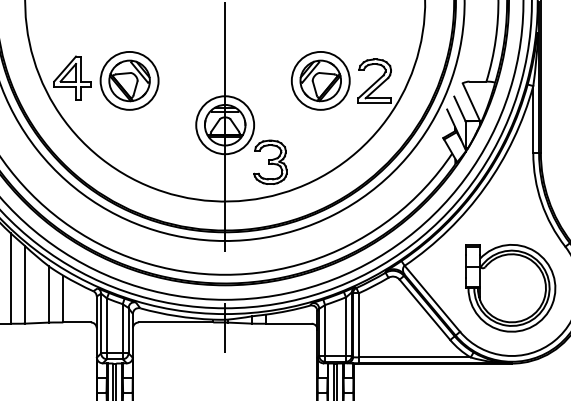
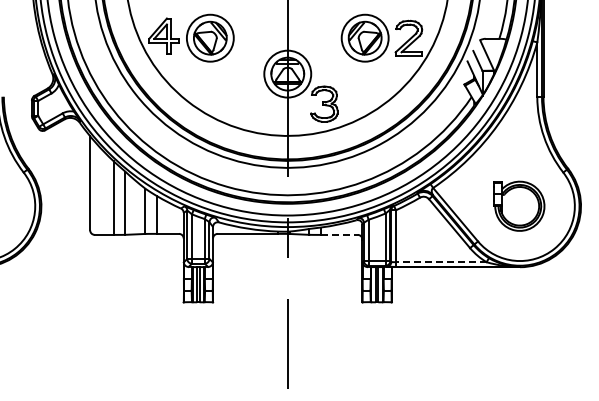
part: (511, 288) -> (519, 206), size x0.7
line: (289, 323) -> (339, 234), solid -> dashed
line: (413, 357) -> (440, 262), solid -> dashed

